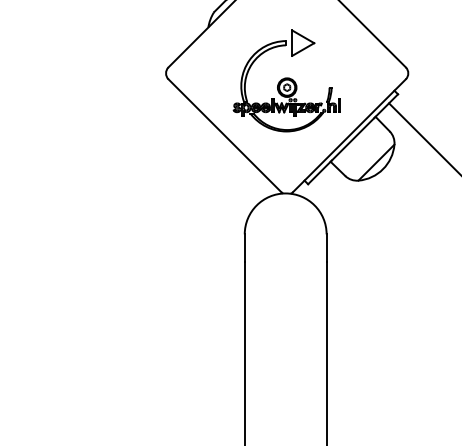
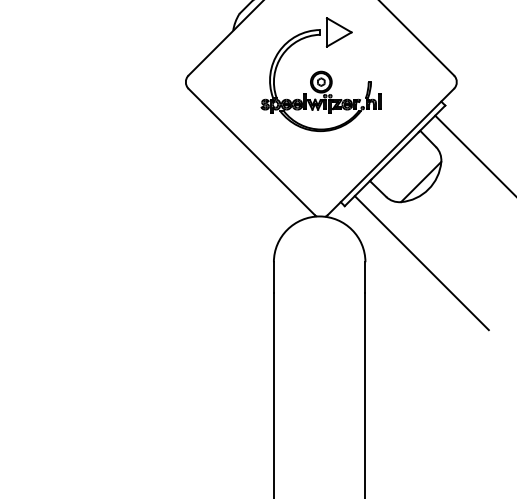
part: (286, 80) -> (320, 74), moved
line: (376, 235) -> (421, 263), added

